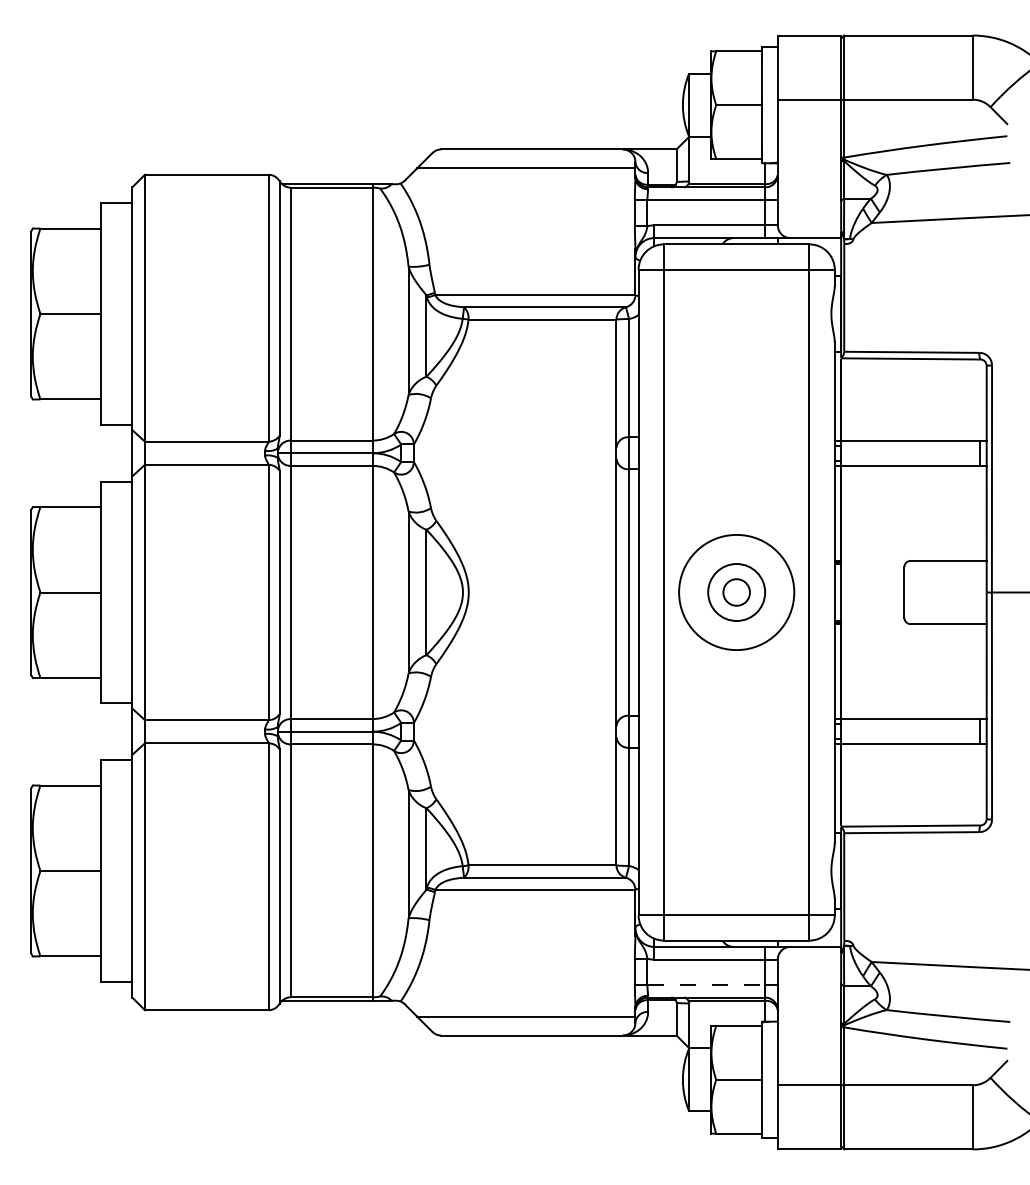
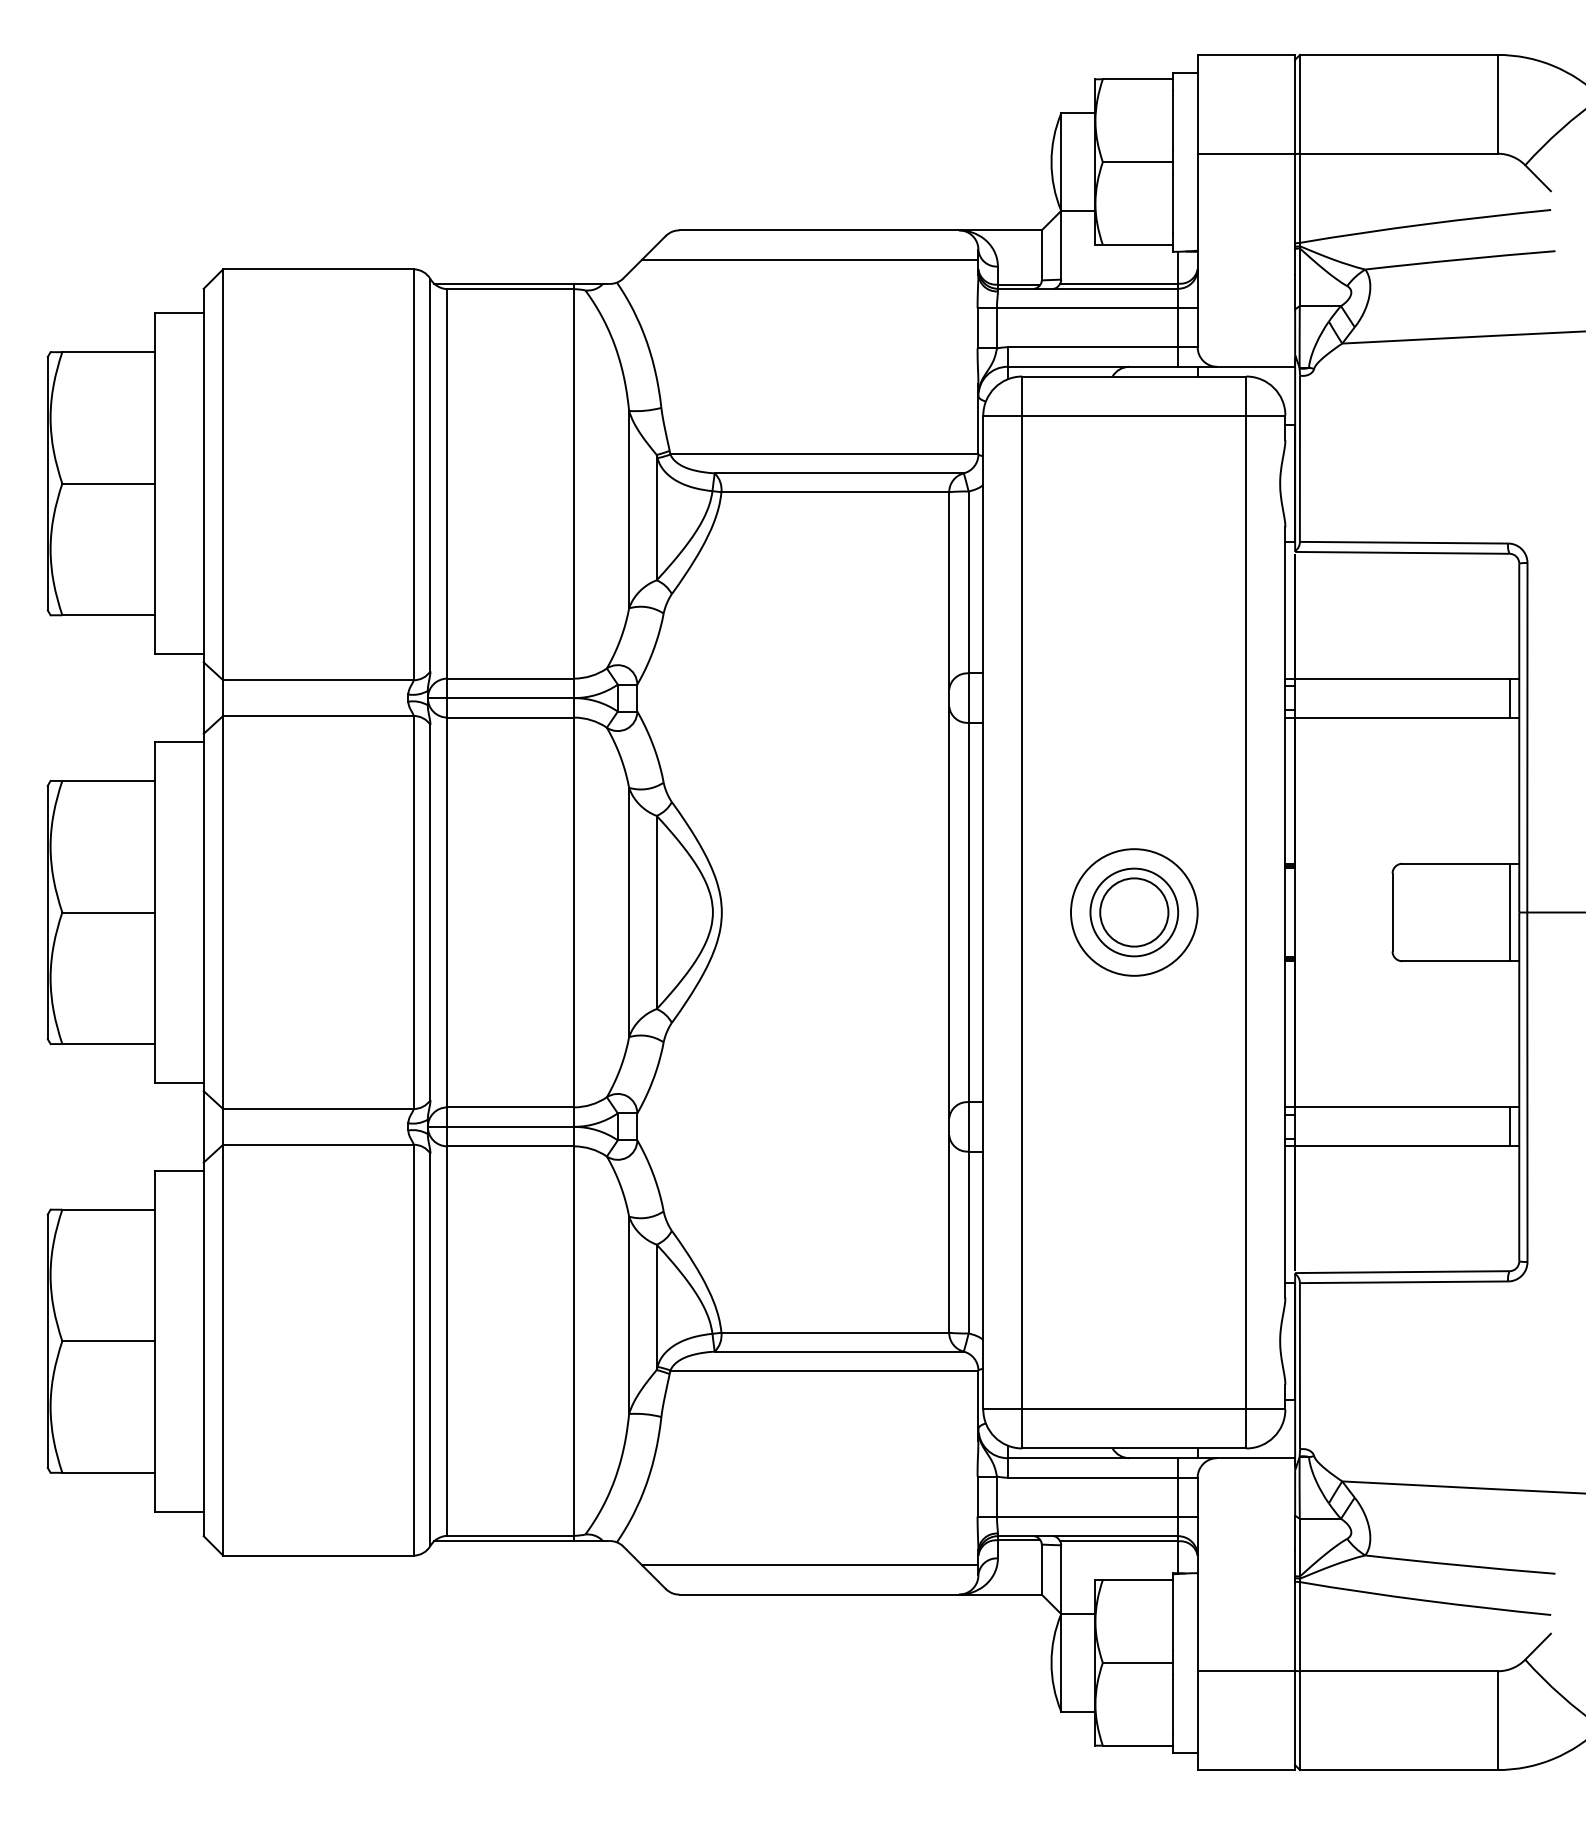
circle: (736, 592) -> (1134, 912), size x0.71
circle: (736, 592) -> (1134, 912), size x1.67
line: (980, 592) -> (1509, 912), added
line: (706, 984) -> (1087, 1516), dashed -> solid

